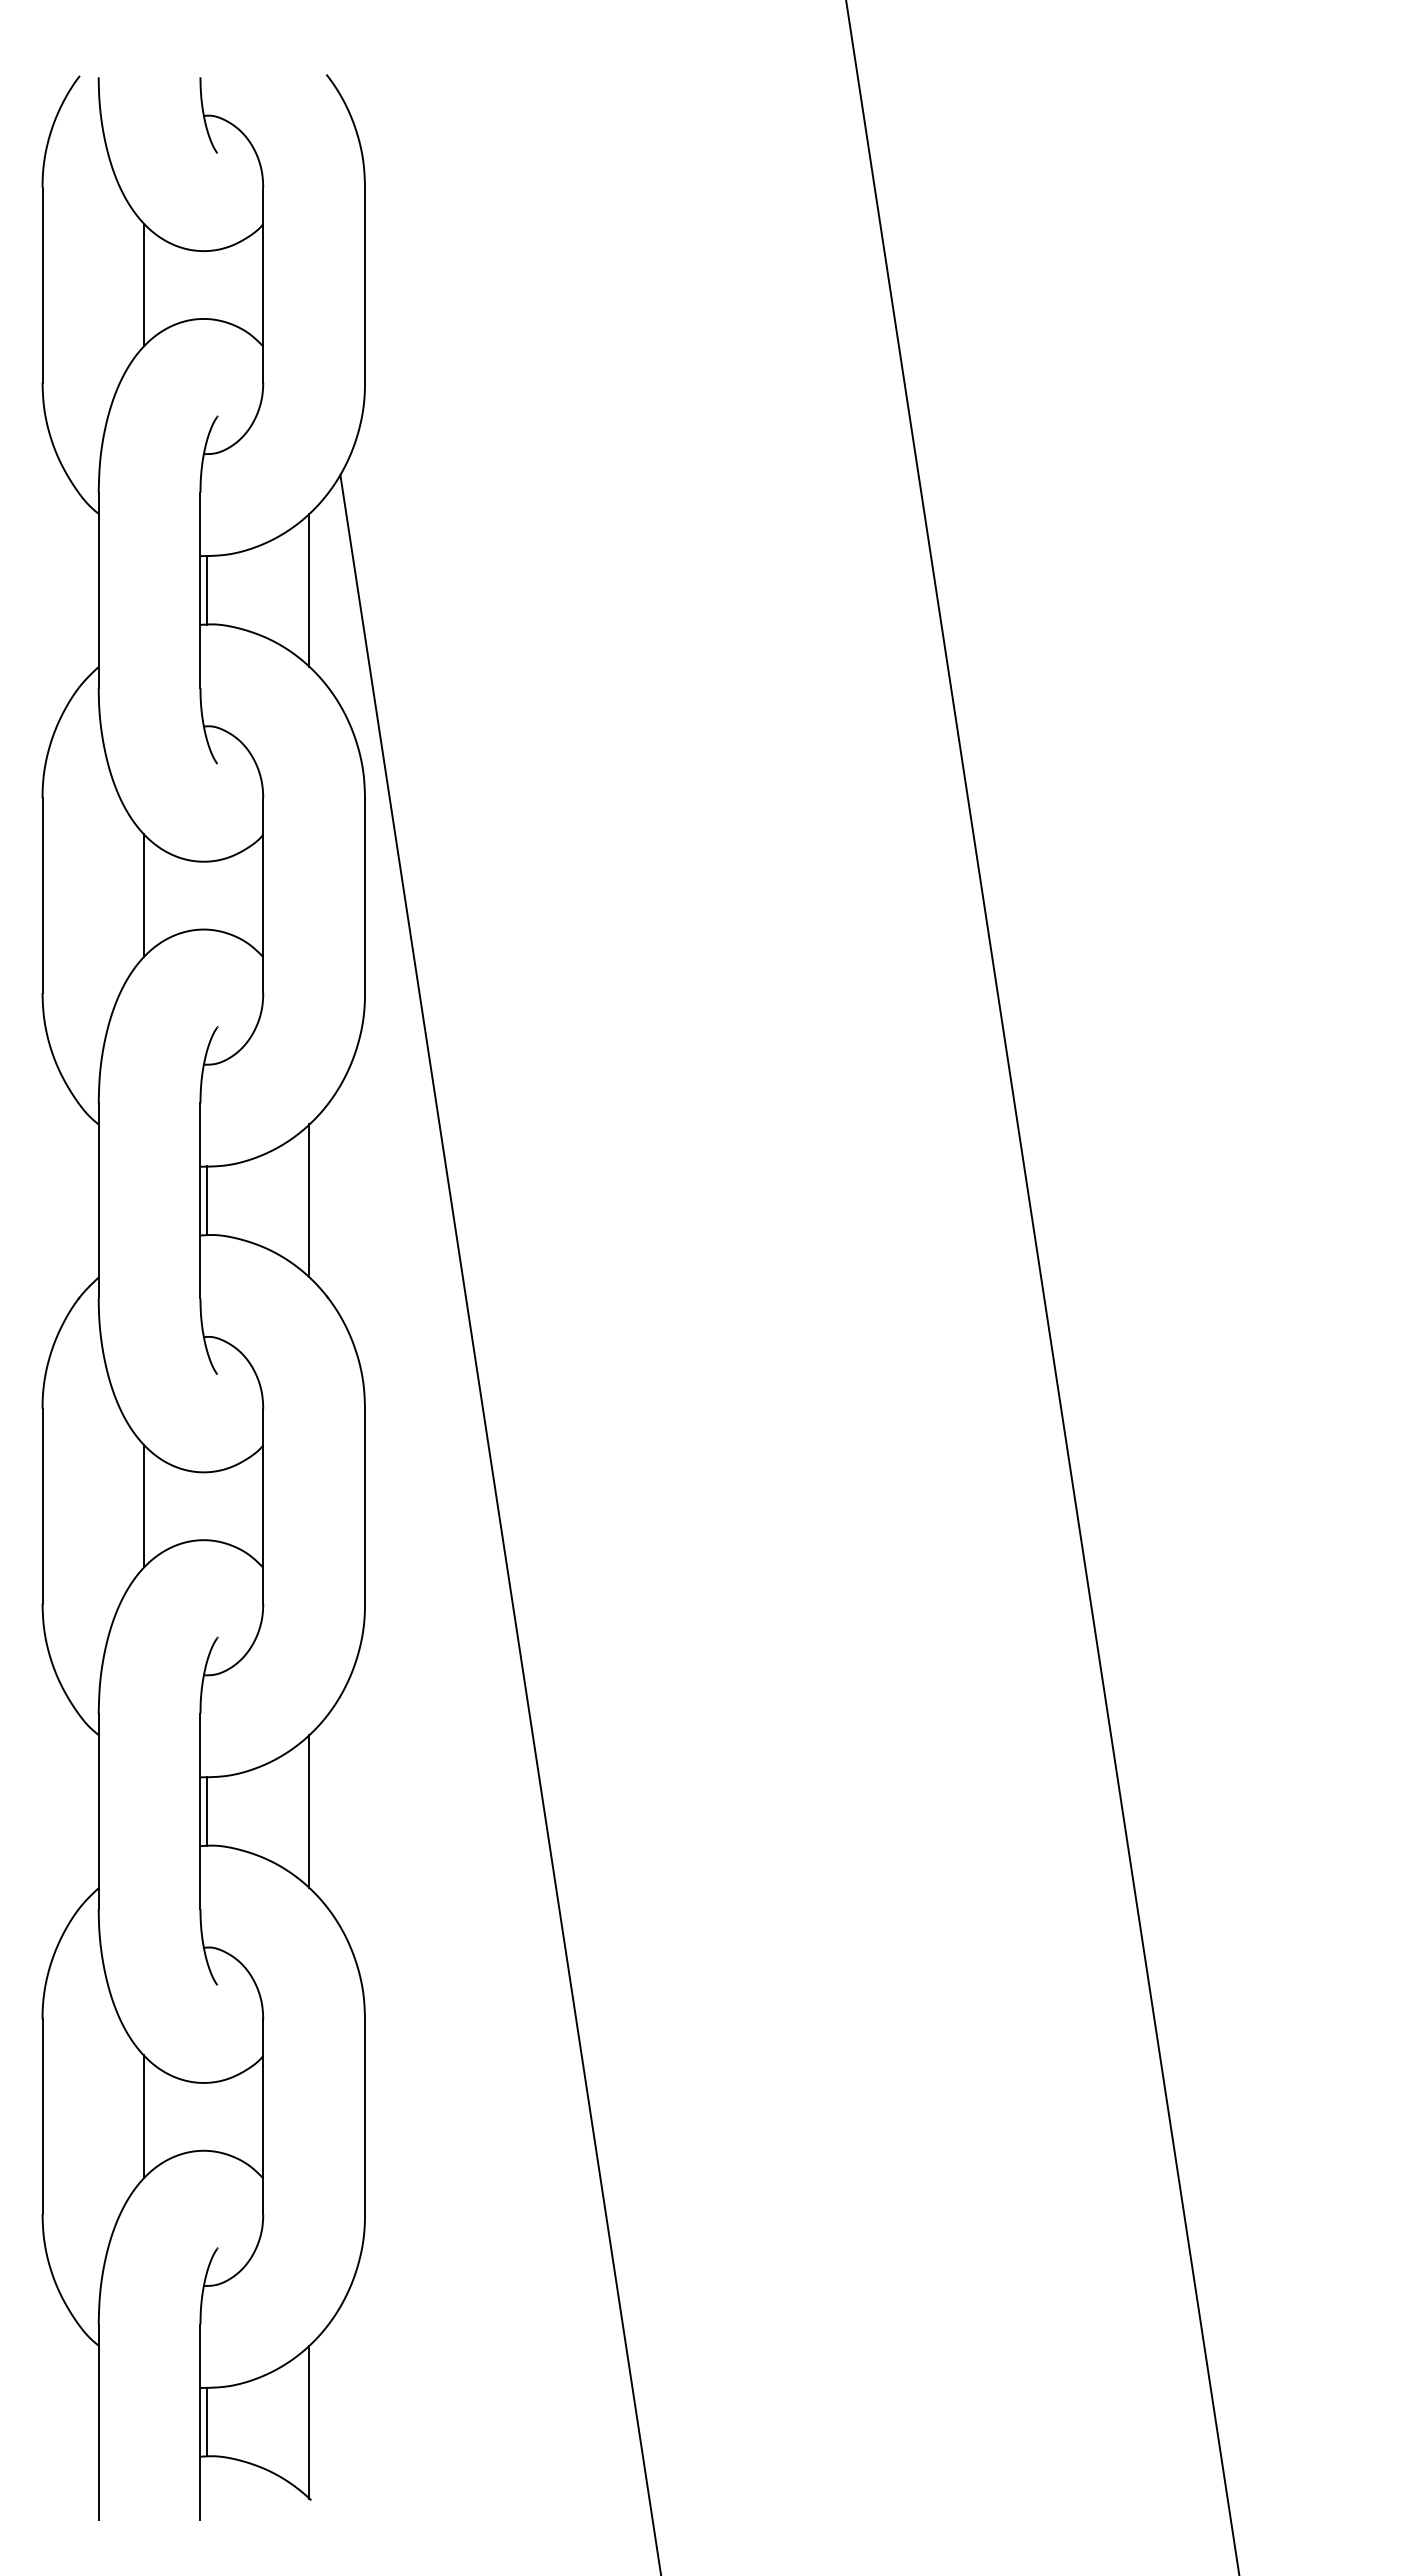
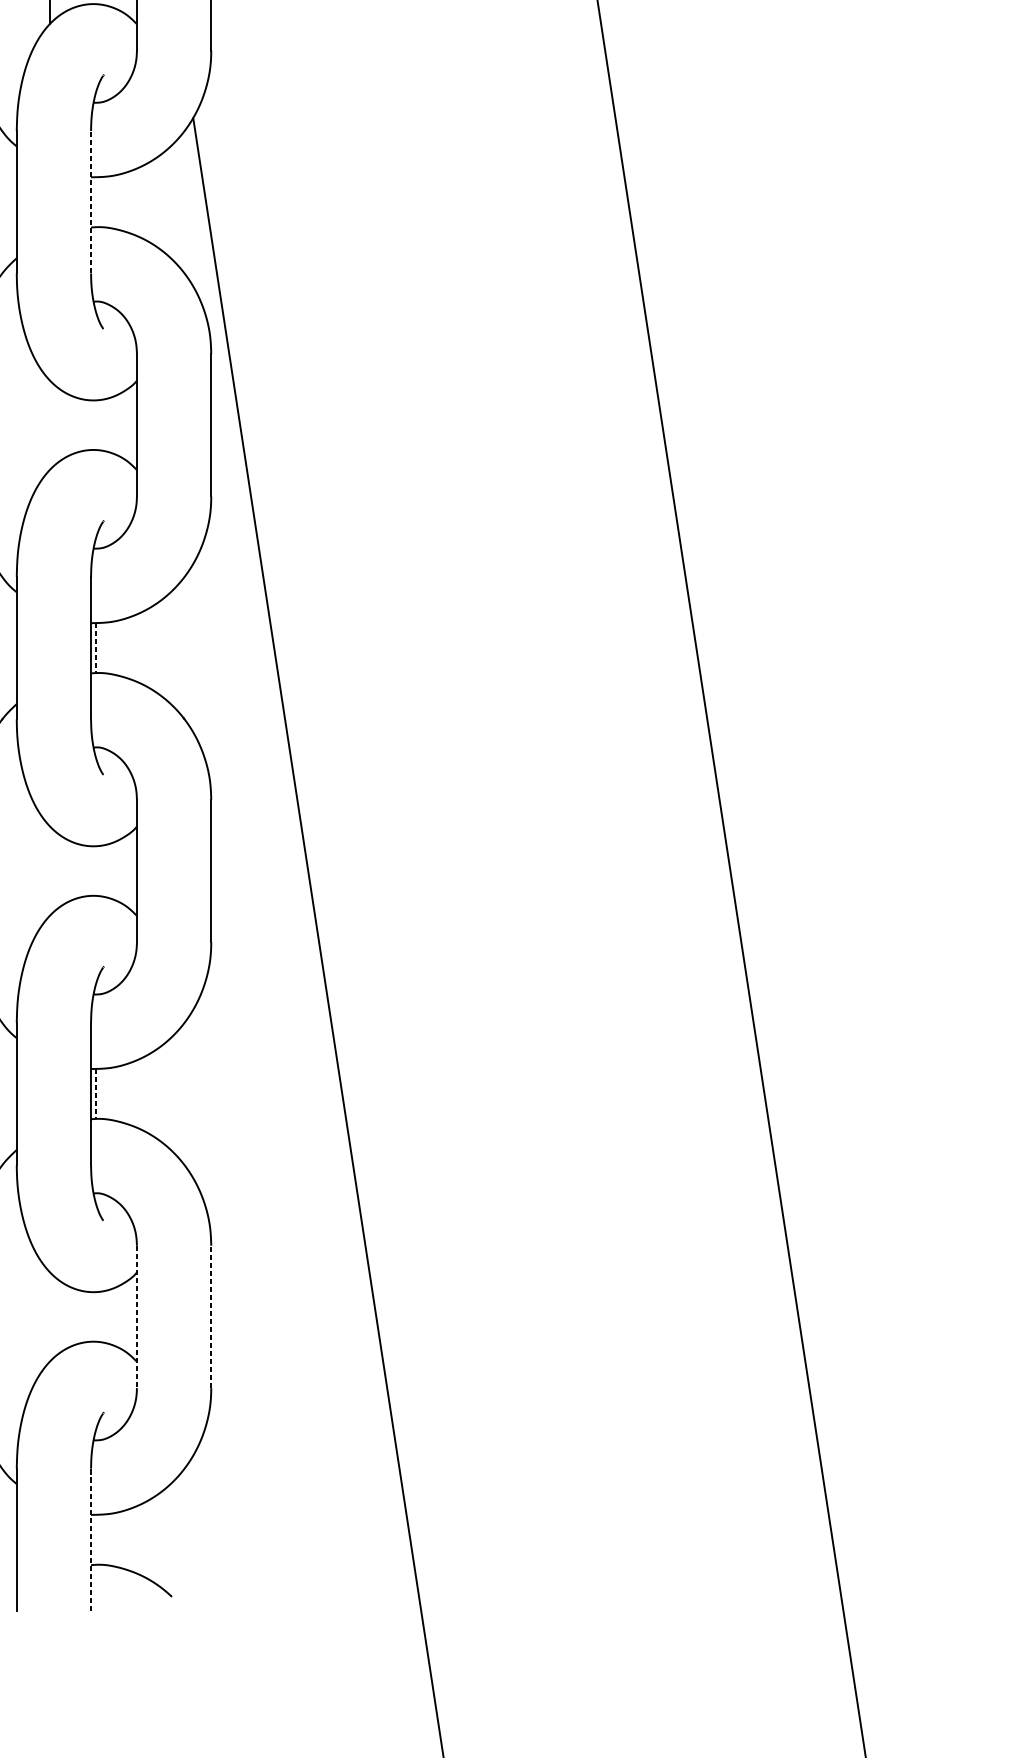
line: (207, 589) -> (96, 201), removed
line: (308, 589) -> (169, 201), removed
line: (200, 590) -> (91, 202), solid -> dashed
line: (144, 895) -> (50, 425), removed
line: (308, 1200) -> (169, 647), removed
line: (207, 1201) -> (96, 648), solid -> dashed
line: (144, 1505) -> (50, 870), removed
line: (207, 1811) -> (96, 1093), solid -> dashed
line: (308, 1811) -> (169, 1093), removed
line: (144, 2116) -> (50, 1316), removed
line: (263, 2116) -> (137, 1316), solid -> dashed
line: (365, 2116) -> (211, 1316), solid -> dashed
line: (207, 2421) -> (96, 1539), removed
line: (308, 2421) -> (169, 1539), removed
line: (200, 2422) -> (91, 1540), solid -> dashed

